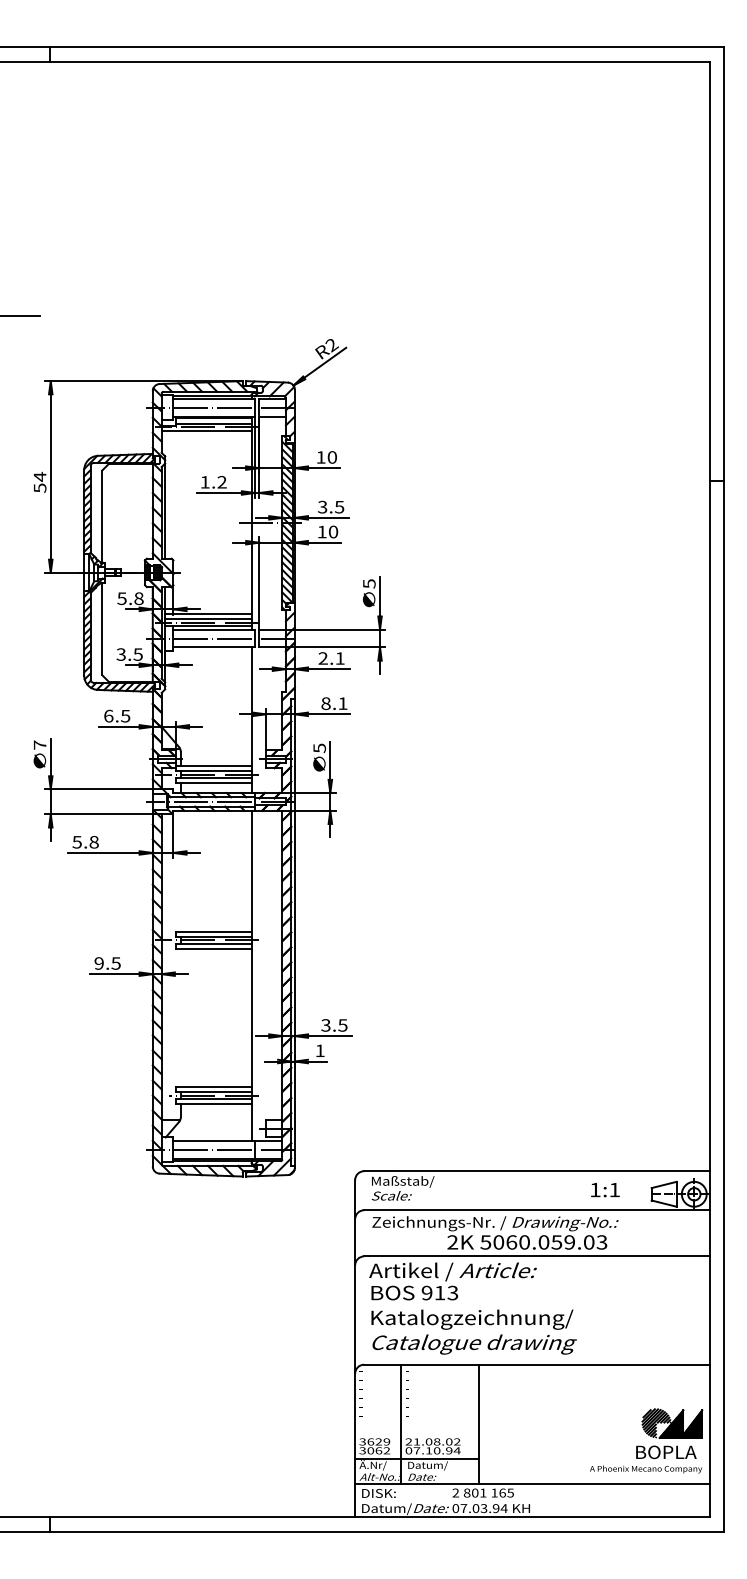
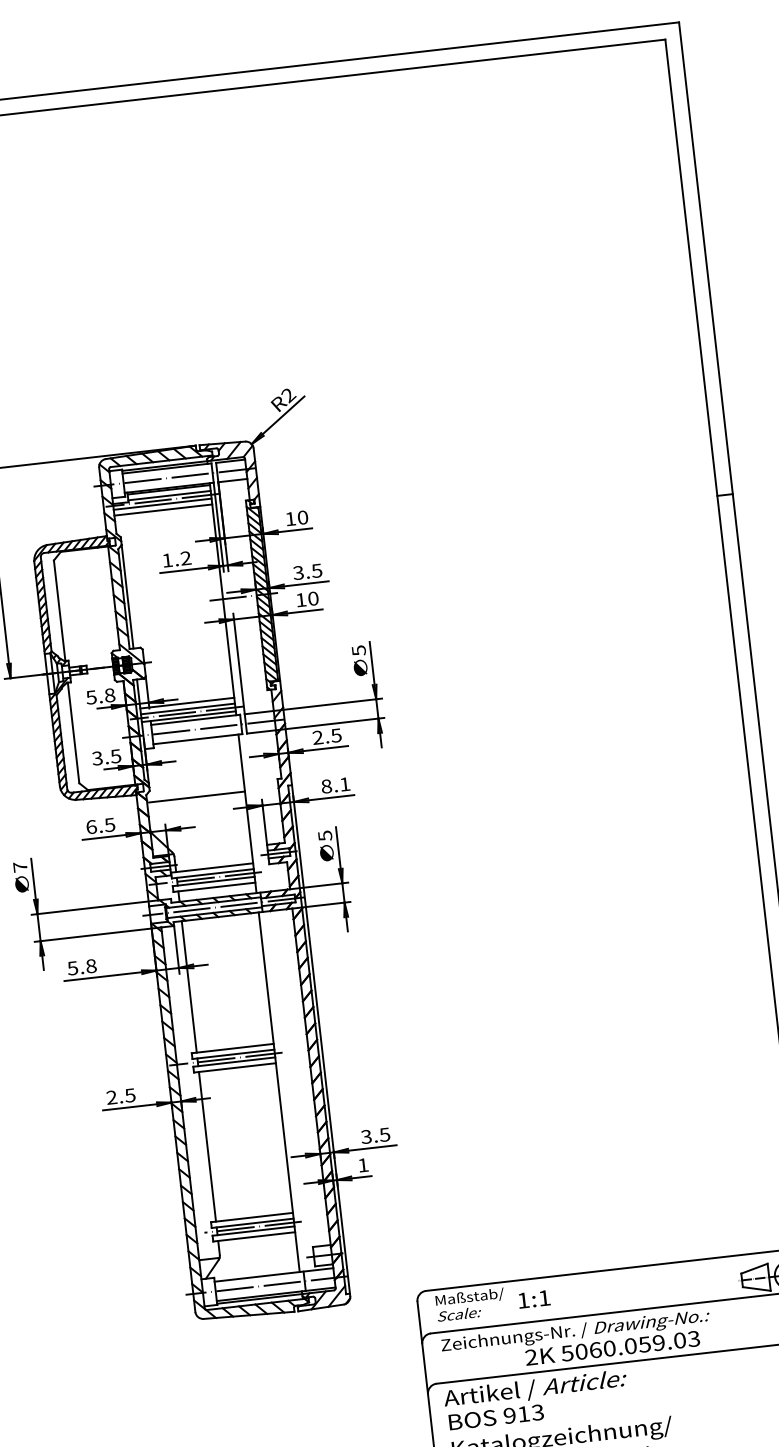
line: (206, 436) -> (163, 510), added
text: (339, 658) -> (335, 735), 2.1 -> 2.5
line: (207, 699) -> (197, 796), added
line: (180, 870) -> (188, 986), added
text: (98, 963) -> (111, 1097), 9.5 -> 2.5
line: (180, 1017) -> (207, 1146), added
text: (605, 1190) -> (534, 1299), moved

